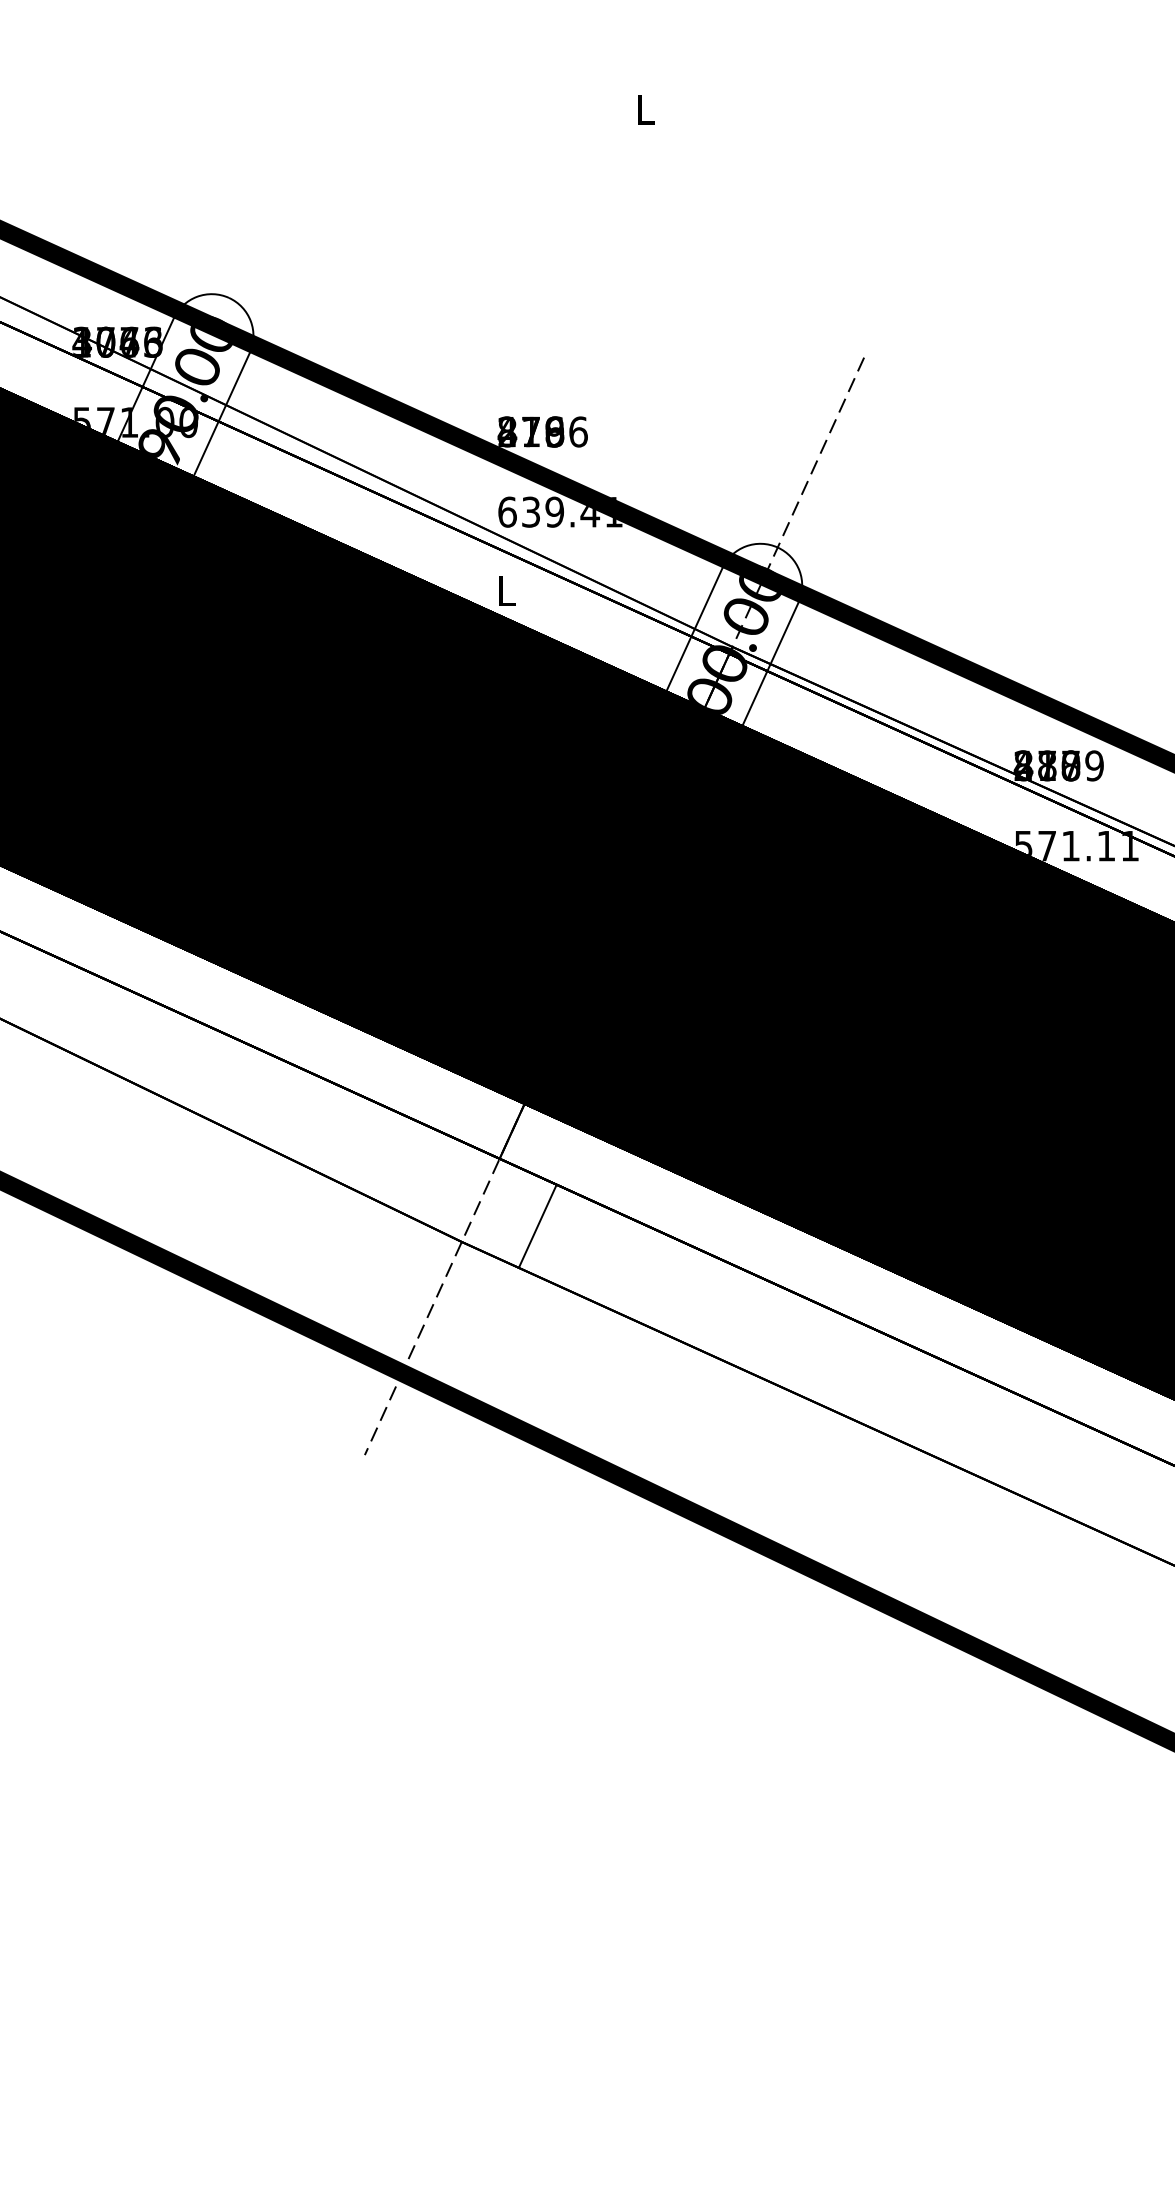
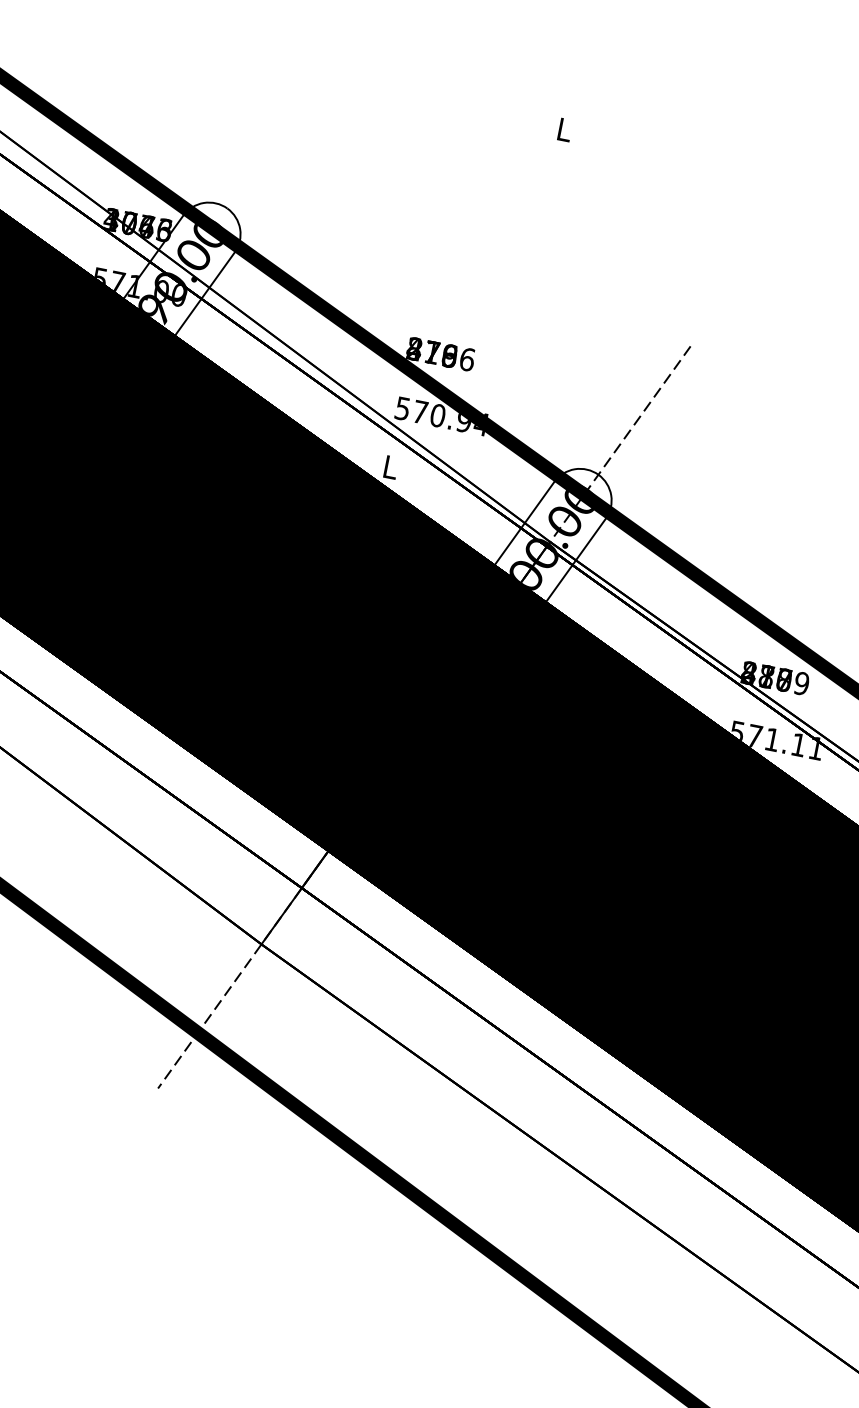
text: (560, 511) -> (442, 416), 639.41 -> 570.94
line: (537, 1225) -> (281, 915), moved

